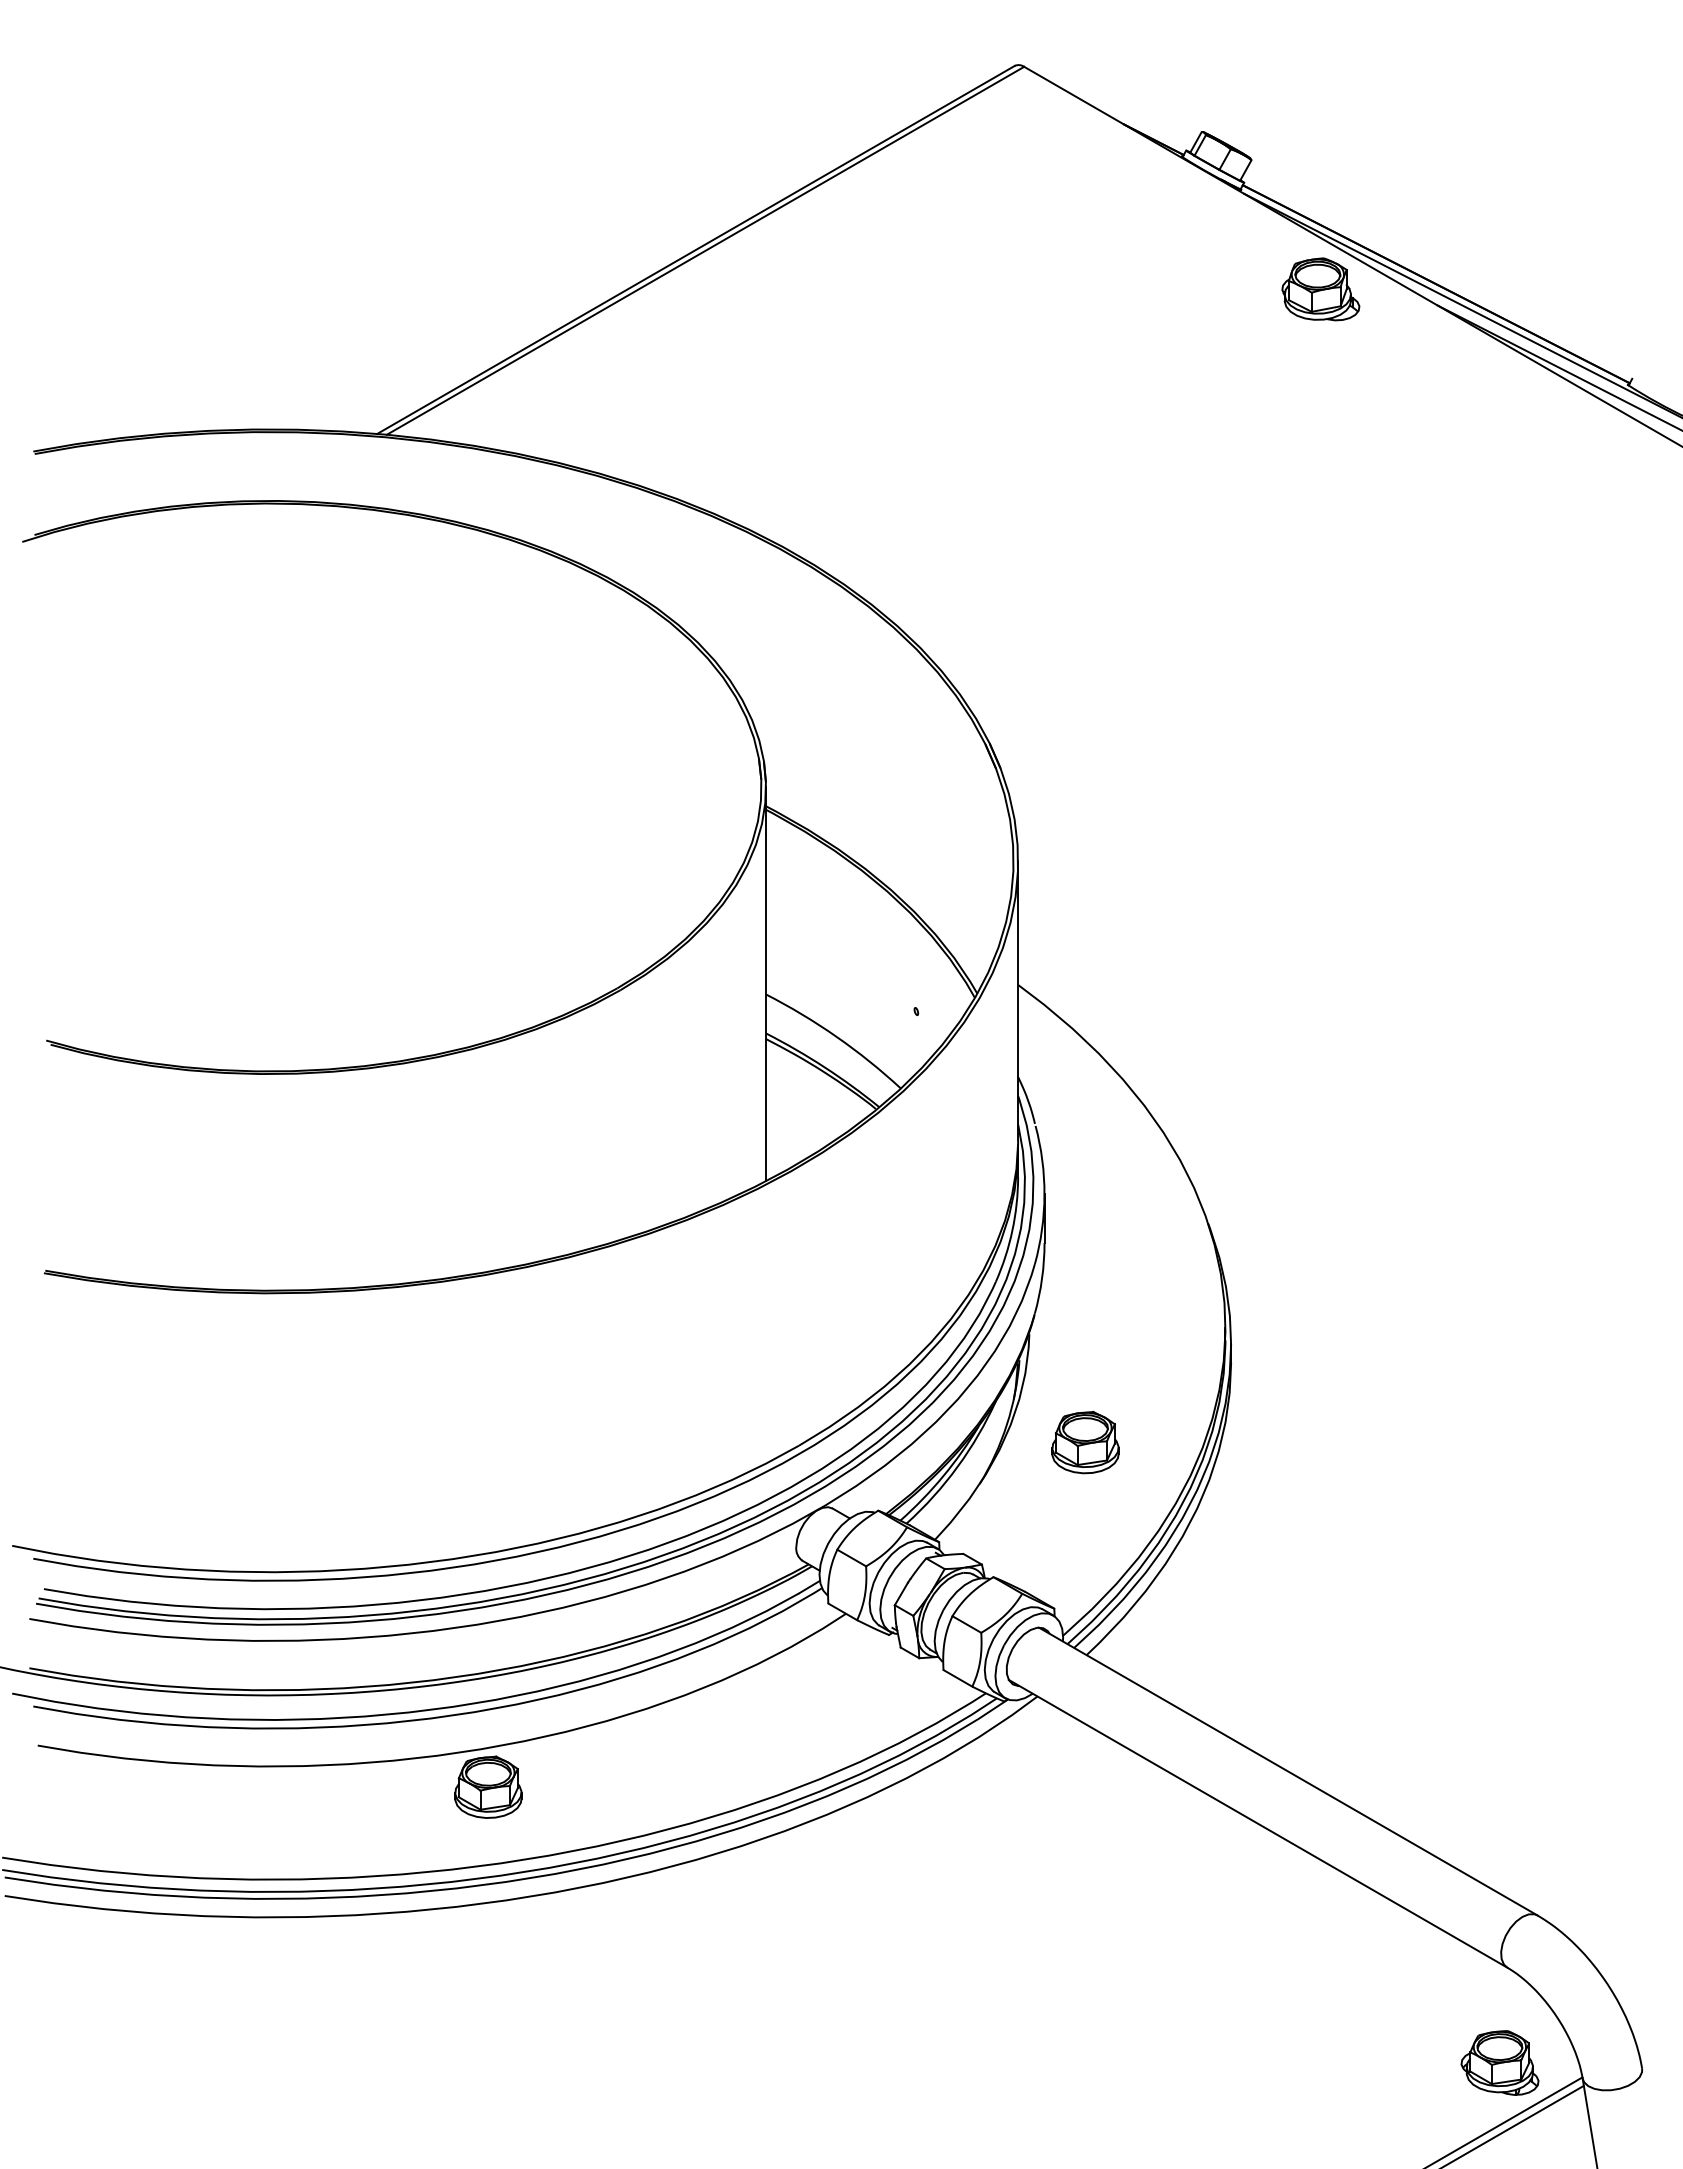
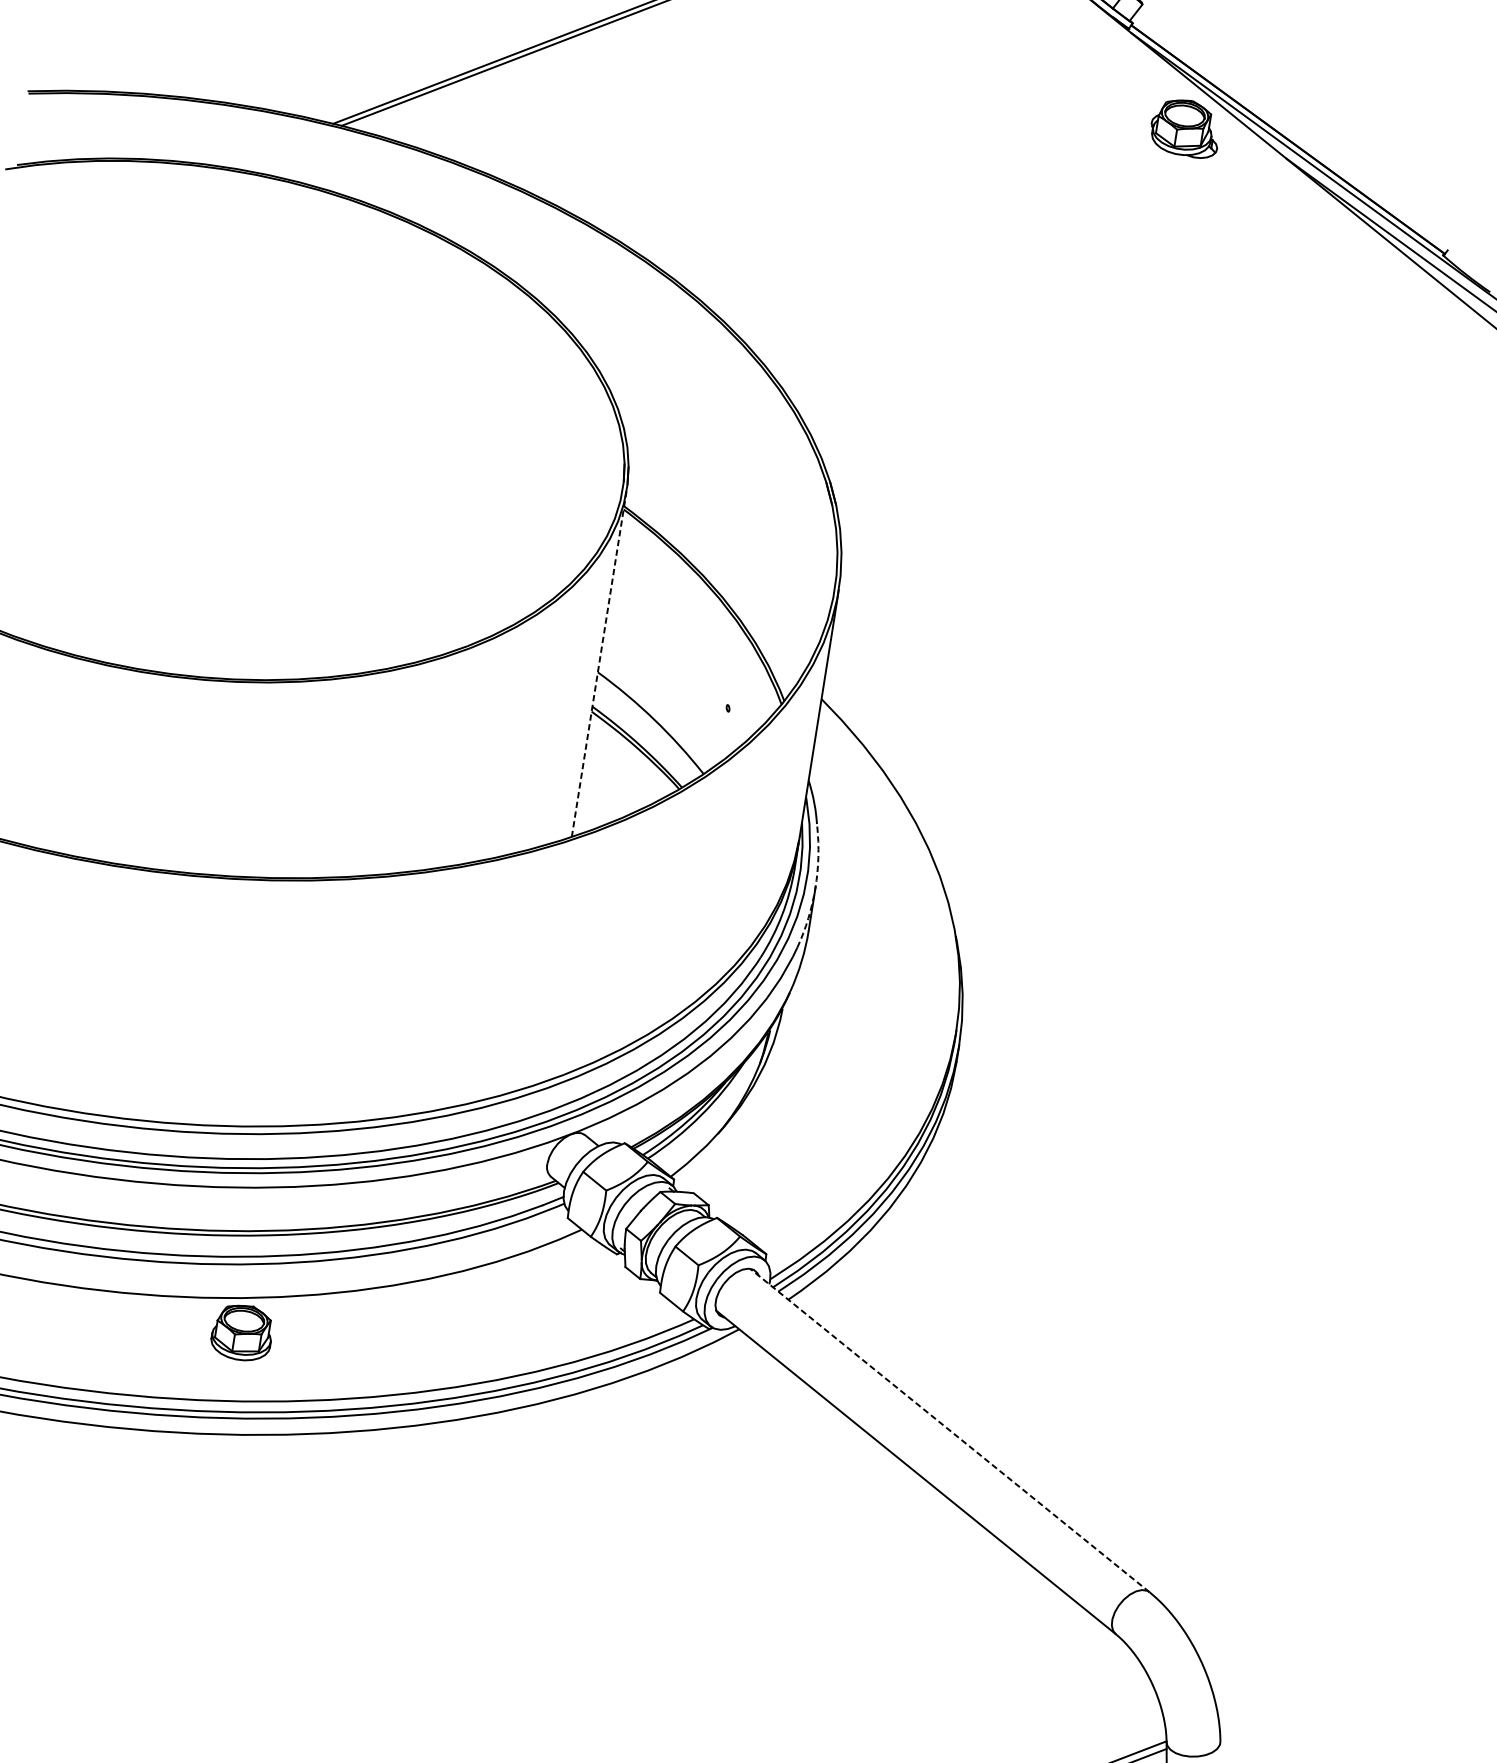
line: (766, 984) -> (599, 663), solid -> dashed
arc: (1044, 1195) -> (815, 888), solid -> dashed
part: (1085, 1442) -> (817, 1112), removed
line: (1288, 1771) -> (950, 1430), solid -> dashed
part: (1499, 2062) -> (1095, 1716), removed

